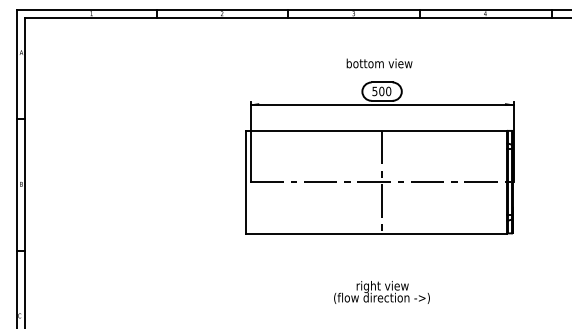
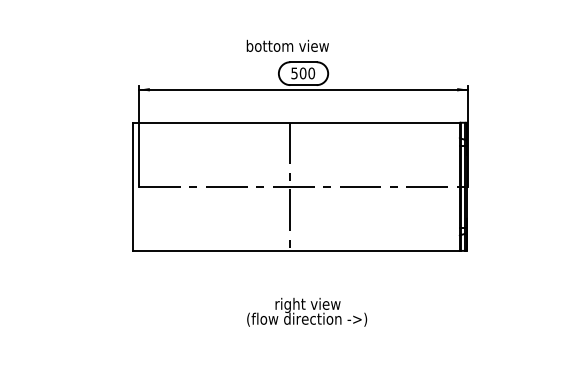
text: (379, 63) -> (287, 45), moved
line: (382, 181) -> (290, 186), moved
text: (381, 292) -> (306, 312), moved

